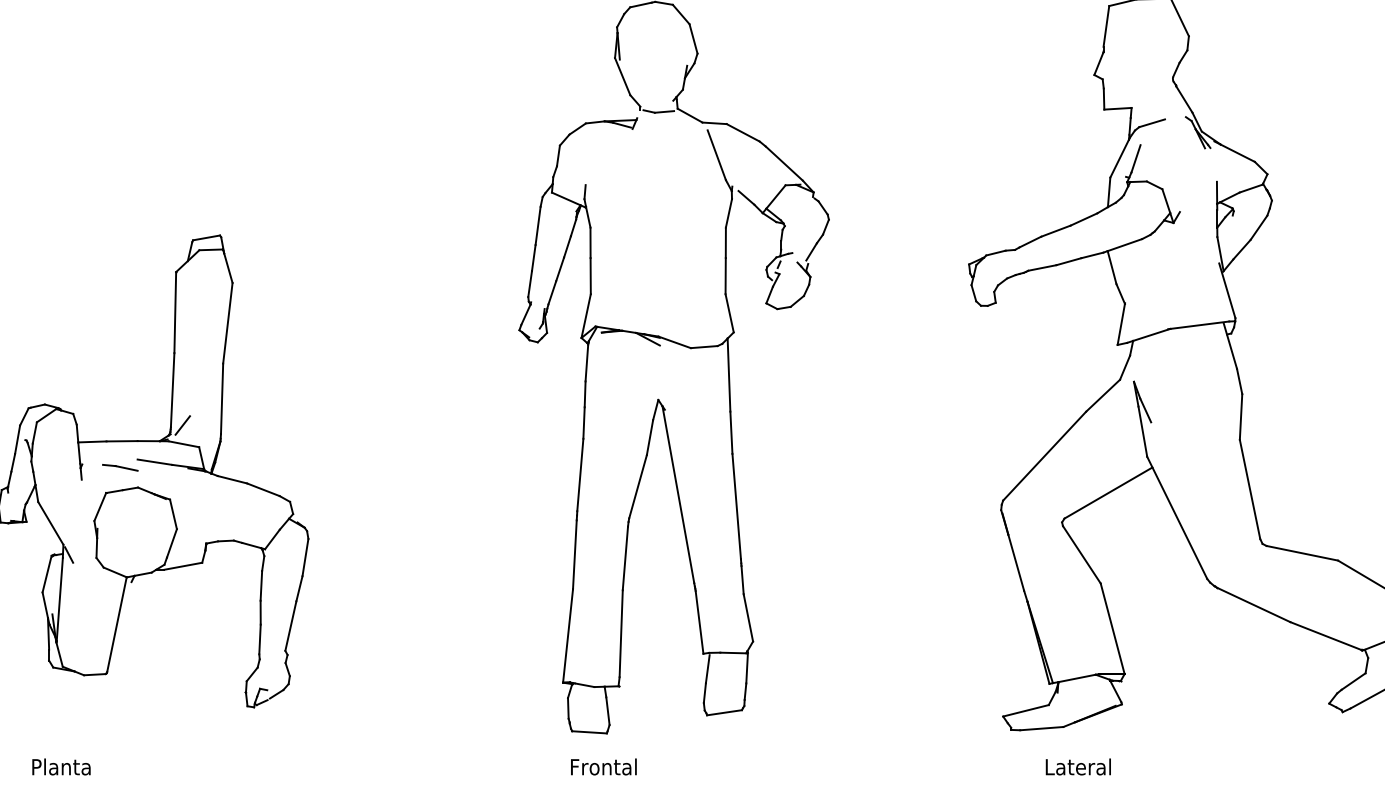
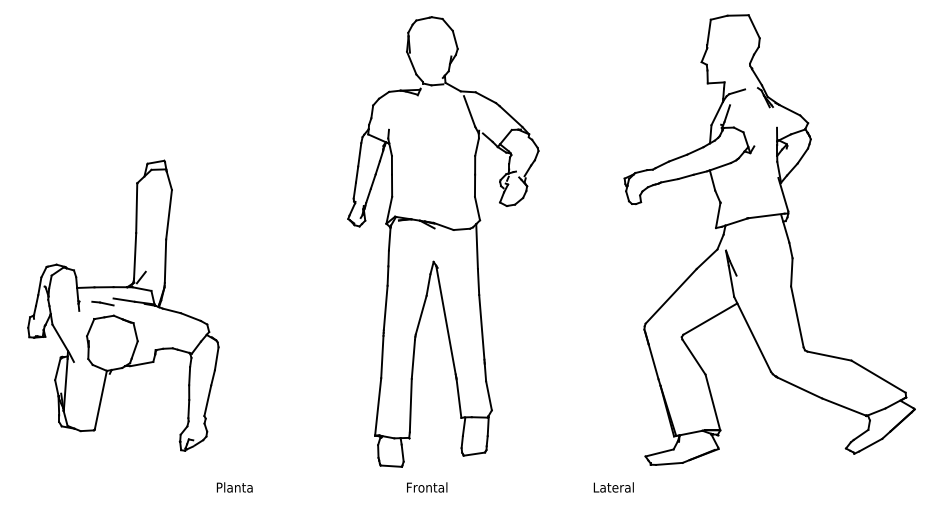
text: (61, 767) -> (234, 487), moved
text: (604, 767) -> (427, 487), moved
text: (1077, 767) -> (613, 487), moved

